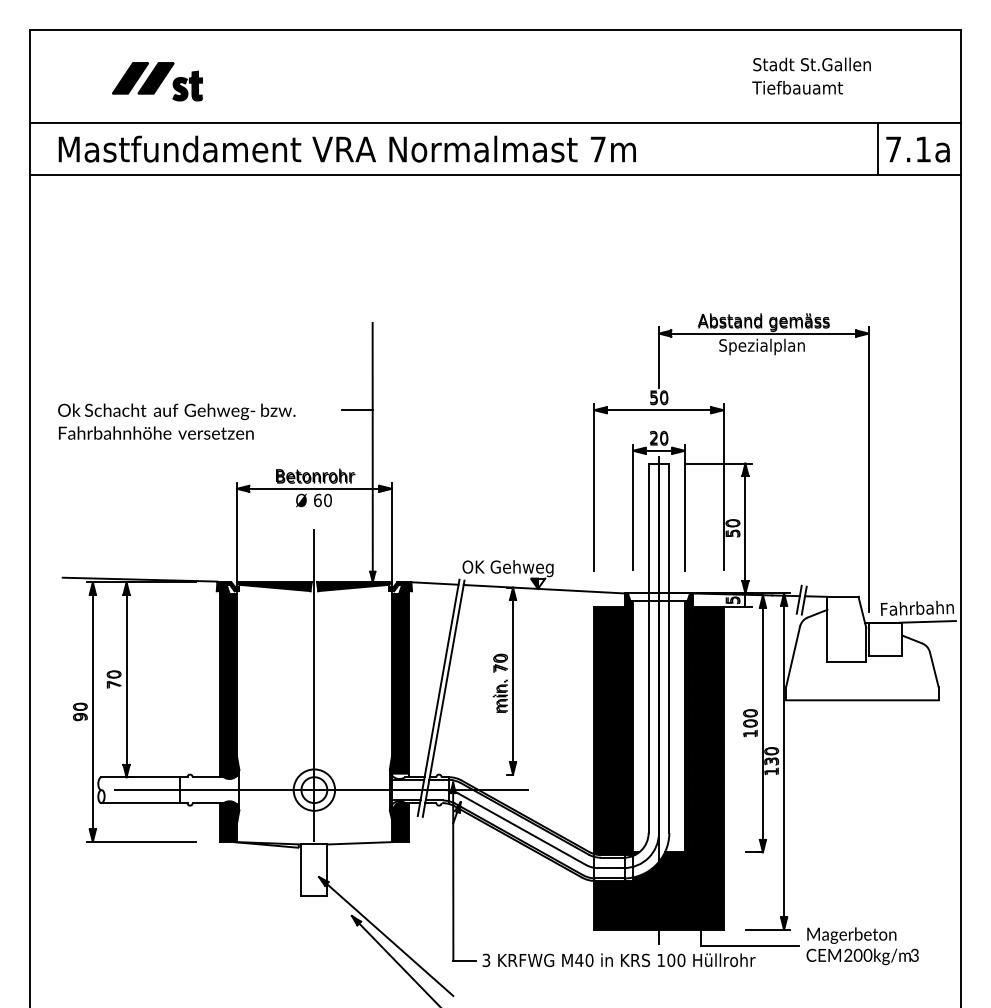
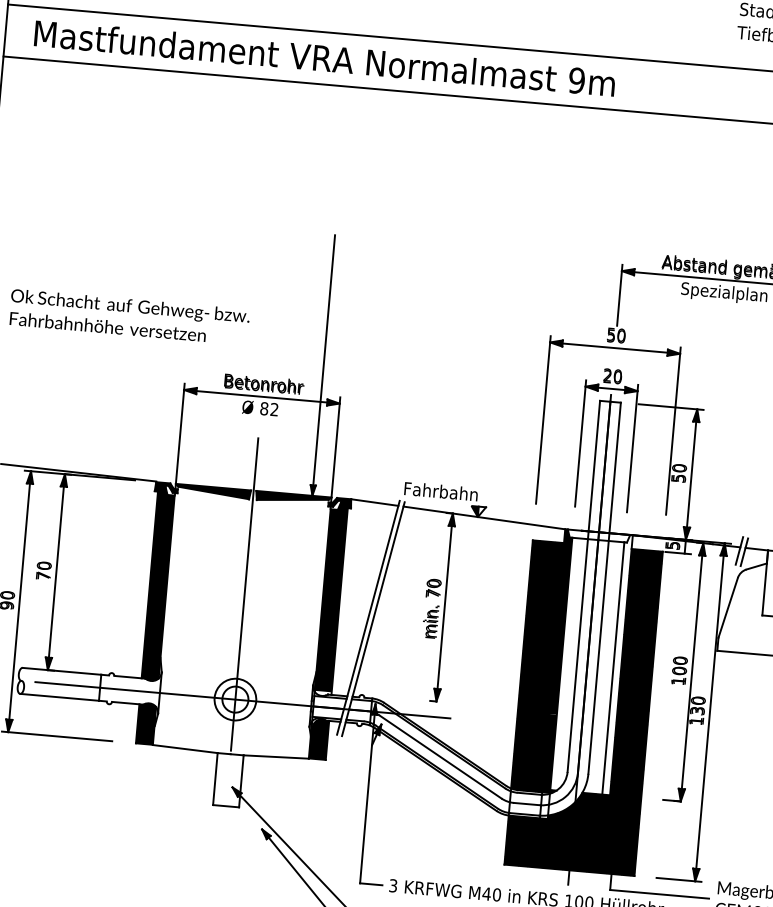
text: (597, 149) -> (576, 80), 7m -> 9m
line: (356, 409) -> (311, 320), removed
text: (322, 500) -> (269, 409), 60 -> 82
text: (507, 568) -> (448, 493), OK Gehweg -> Fahrbahn
fill: (688, 722) -> (617, 664), removed
hatch: (266, 844) -> (182, 750), removed

